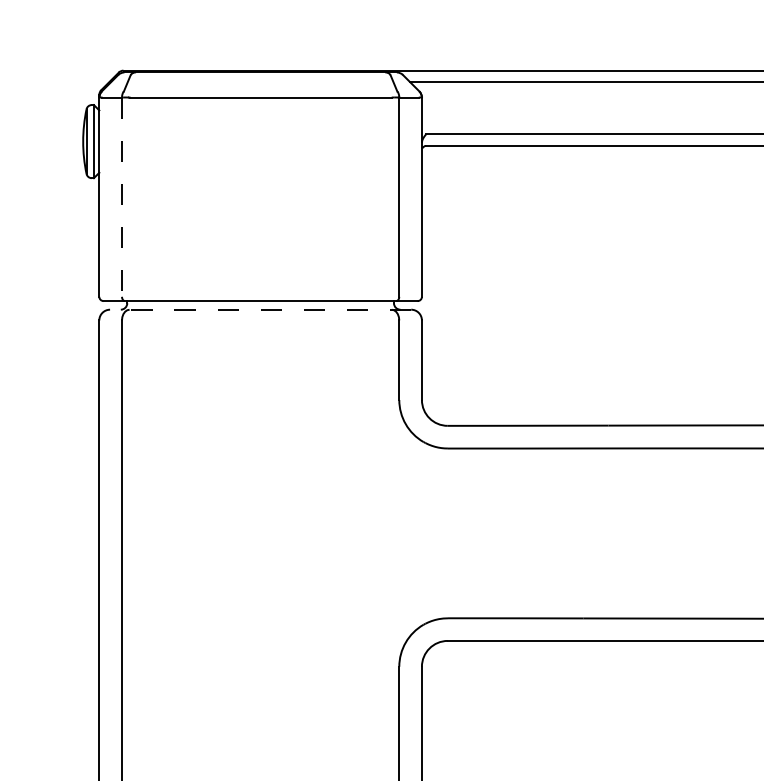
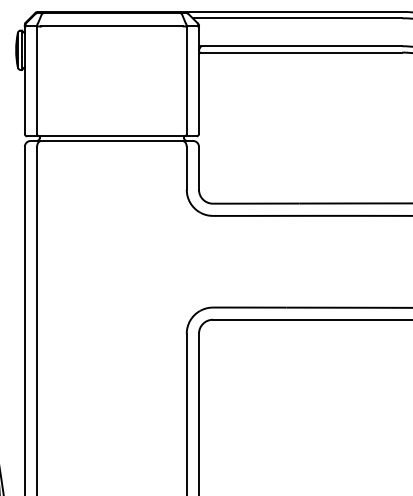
line: (122, 197) -> (37, 80), dashed -> solid
line: (259, 308) -> (111, 140), dashed -> solid

